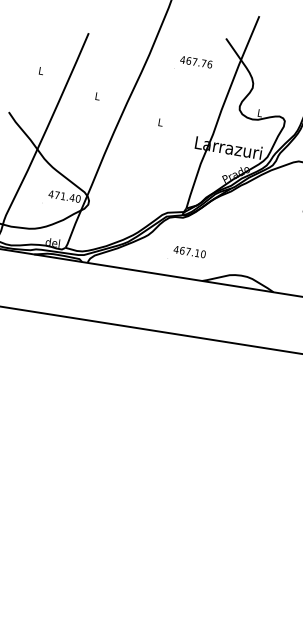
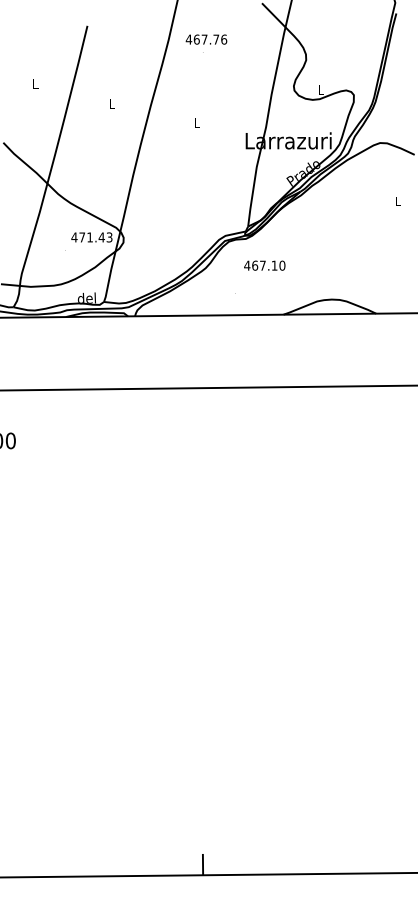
text: (196, 62) -> (206, 39), moved
text: (78, 198) -> (109, 237), 471.40 -> 471.43
text: (189, 251) -> (264, 265), moved

